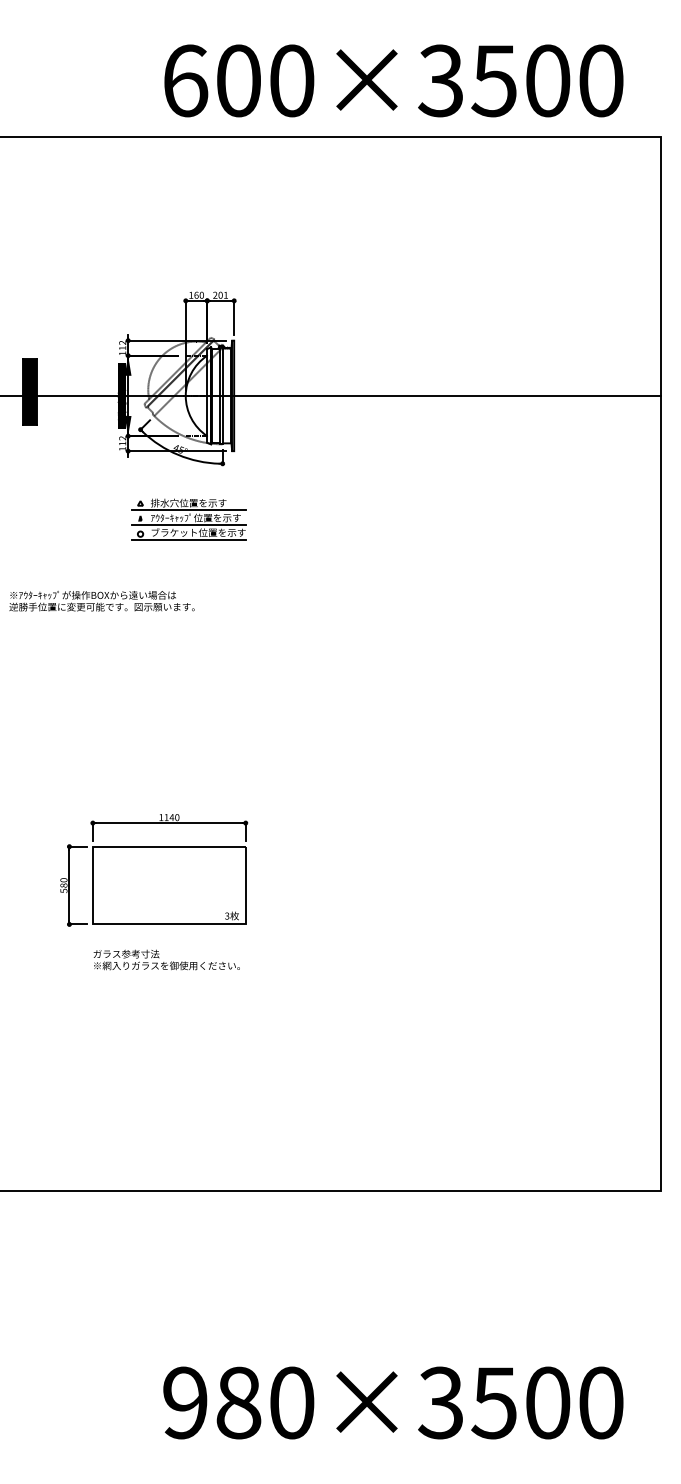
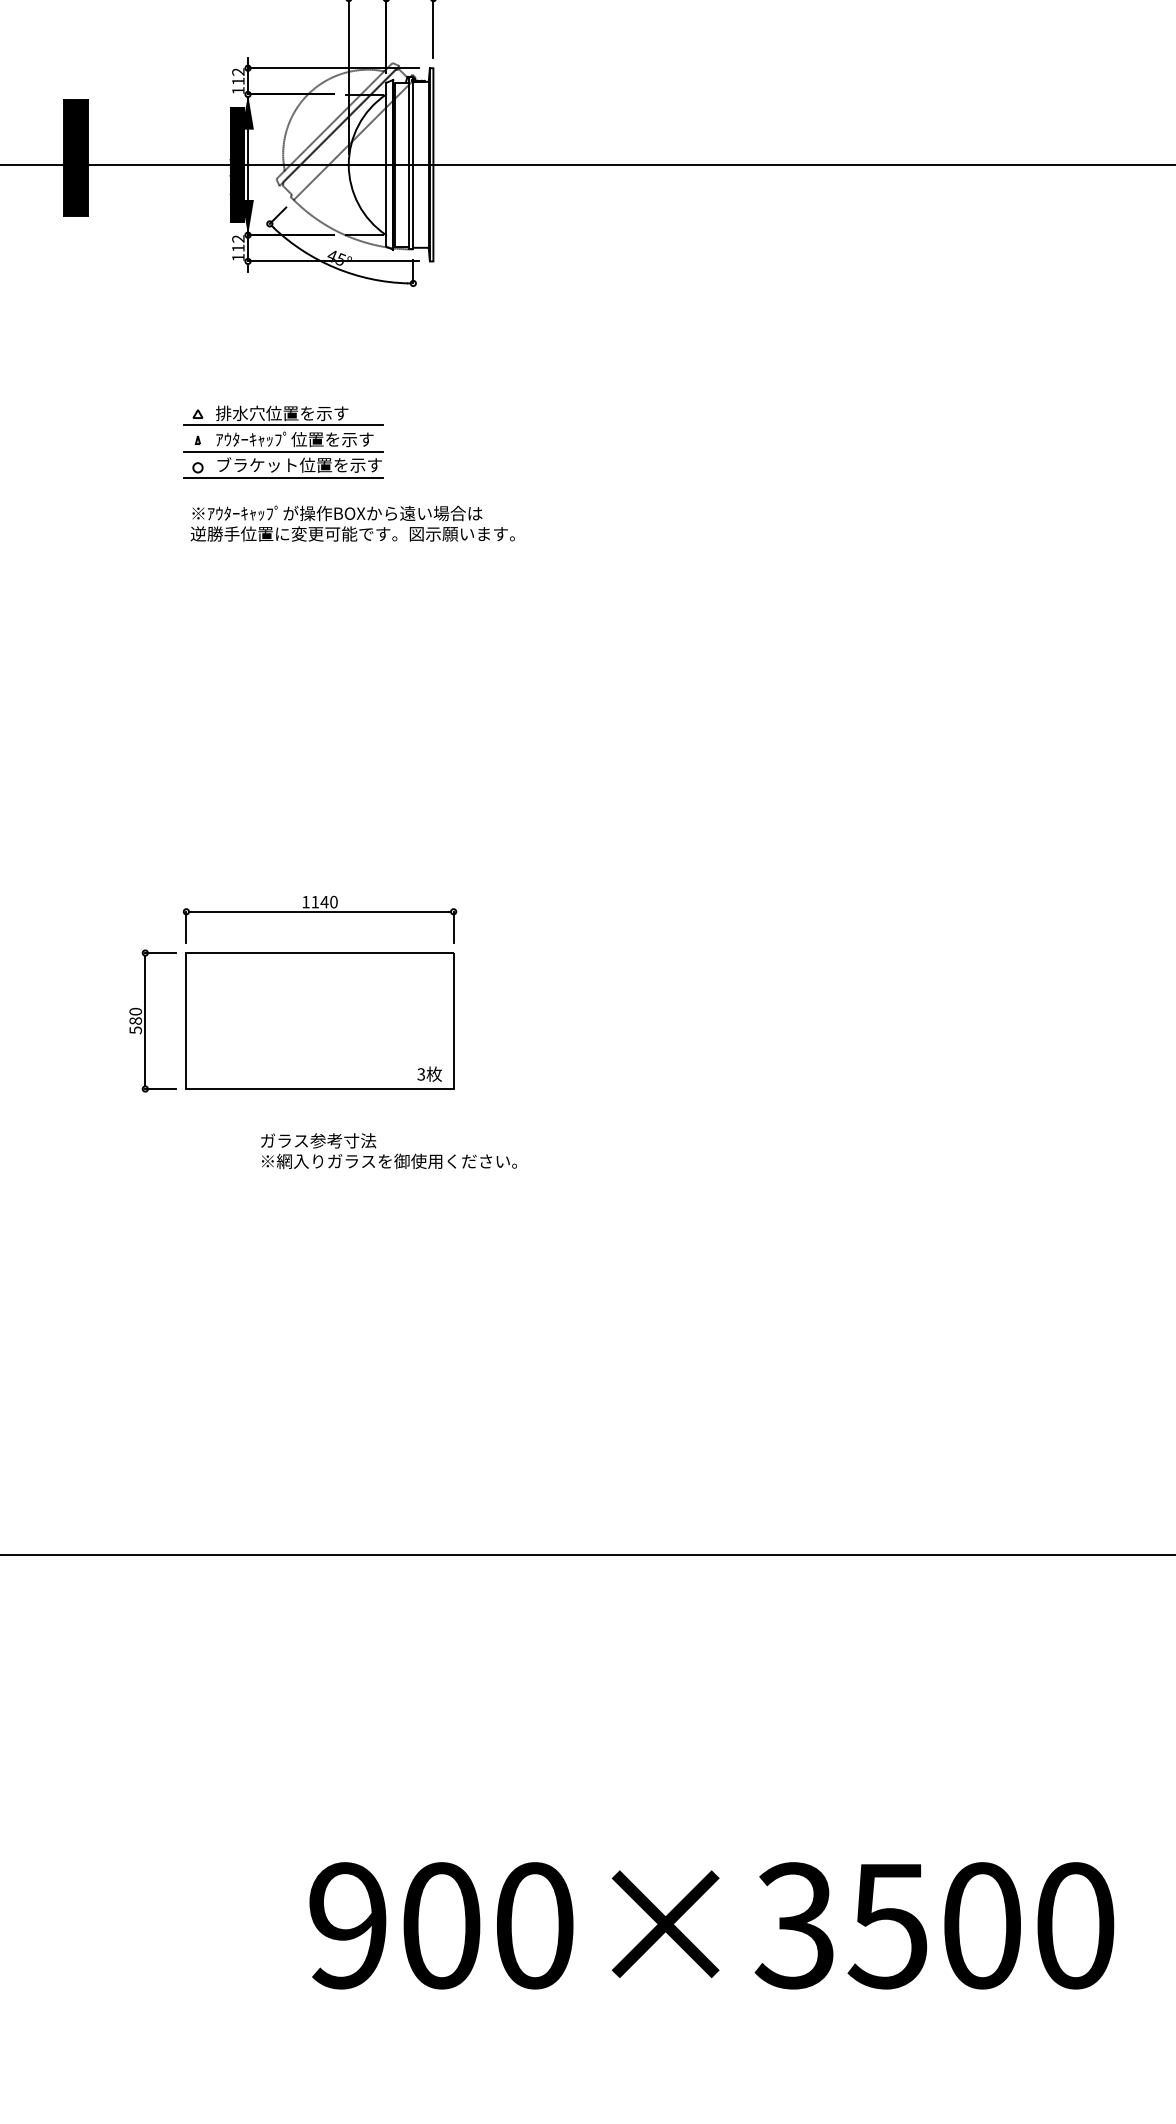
part: (188, 519) -> (281, 442), moved
text: (101, 601) -> (351, 524), moved
text: (166, 959) -> (388, 1150), moved
text: (238, 1402) -> (440, 1924), 980×3500 -> 900×3500

